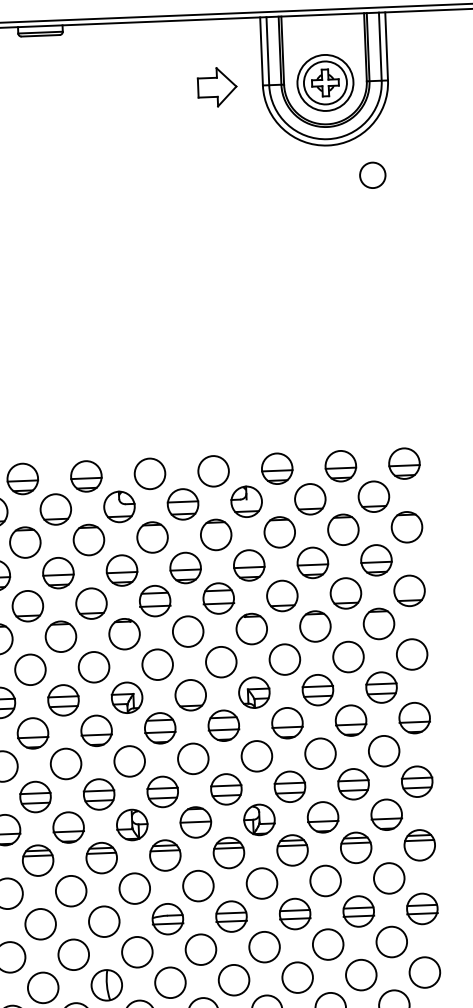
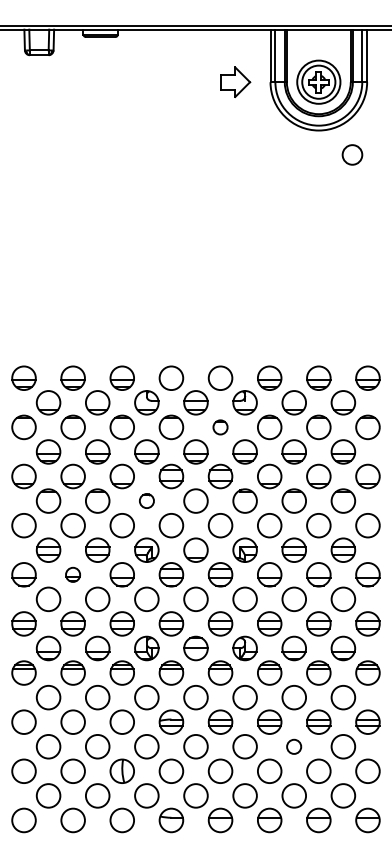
part: (216, 535) -> (220, 427), size x0.6
part: (124, 633) -> (146, 500), size x0.6
part: (32, 733) -> (72, 574), size x0.6
circle: (327, 944) -> (293, 746), size x0.6

